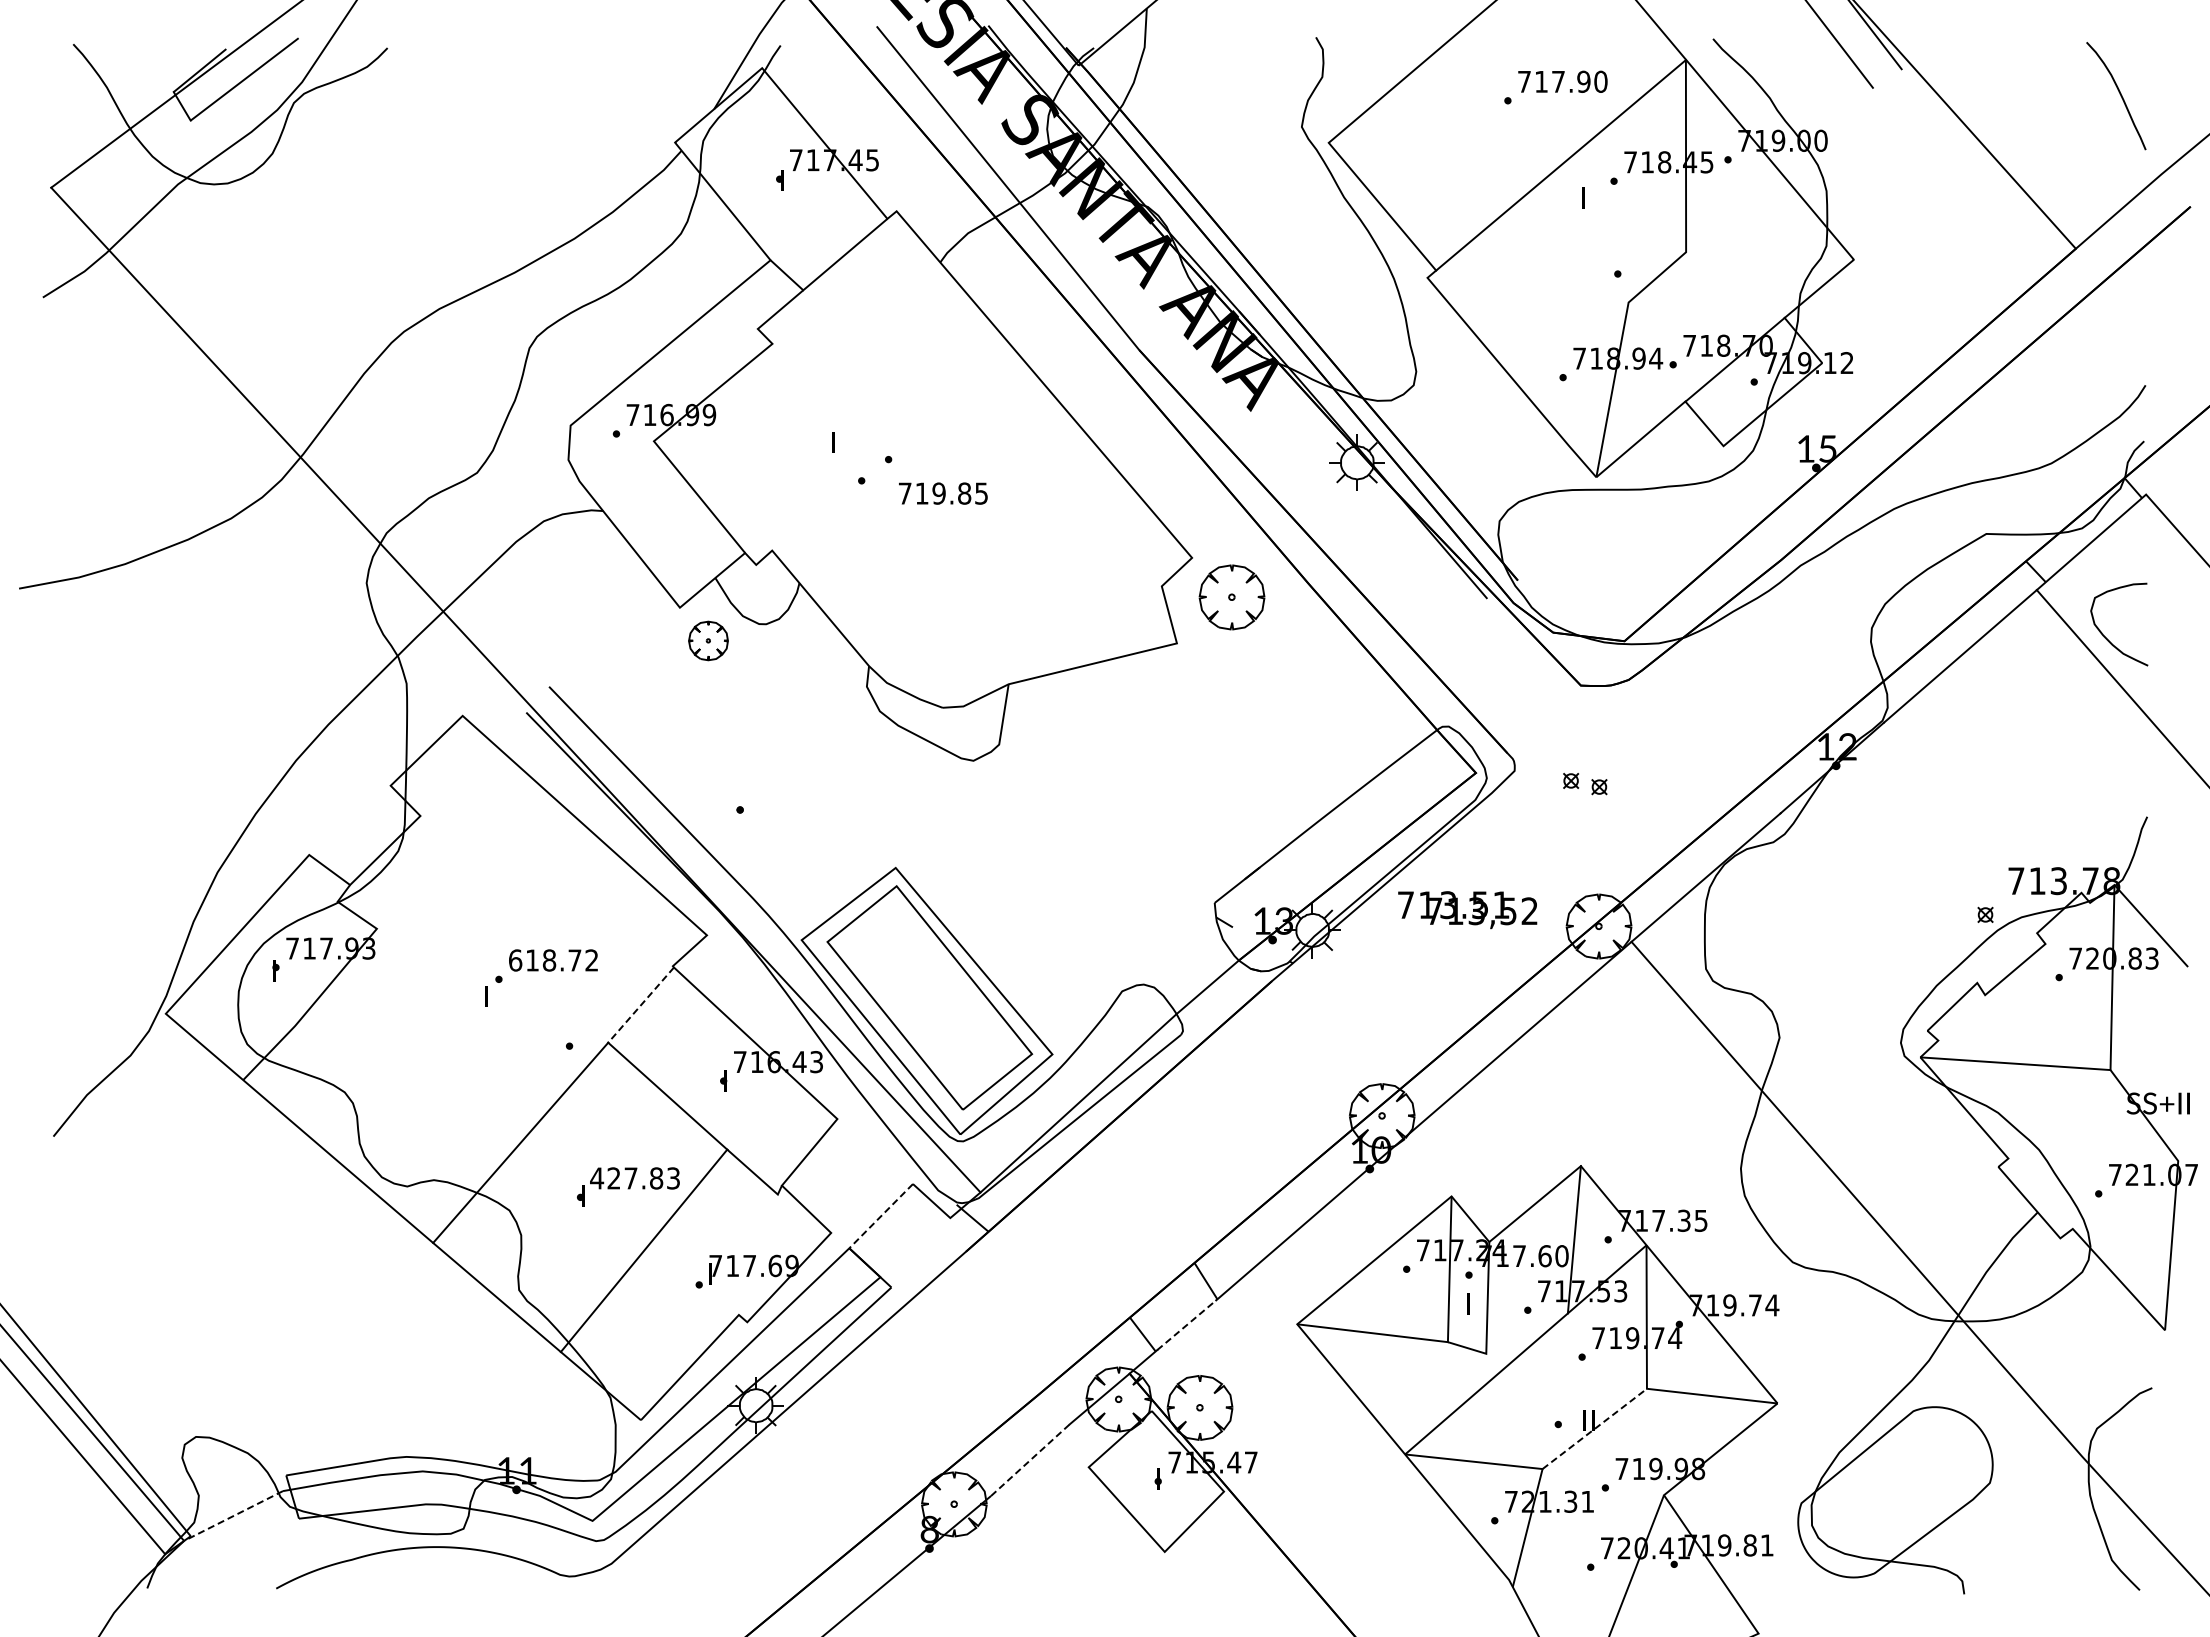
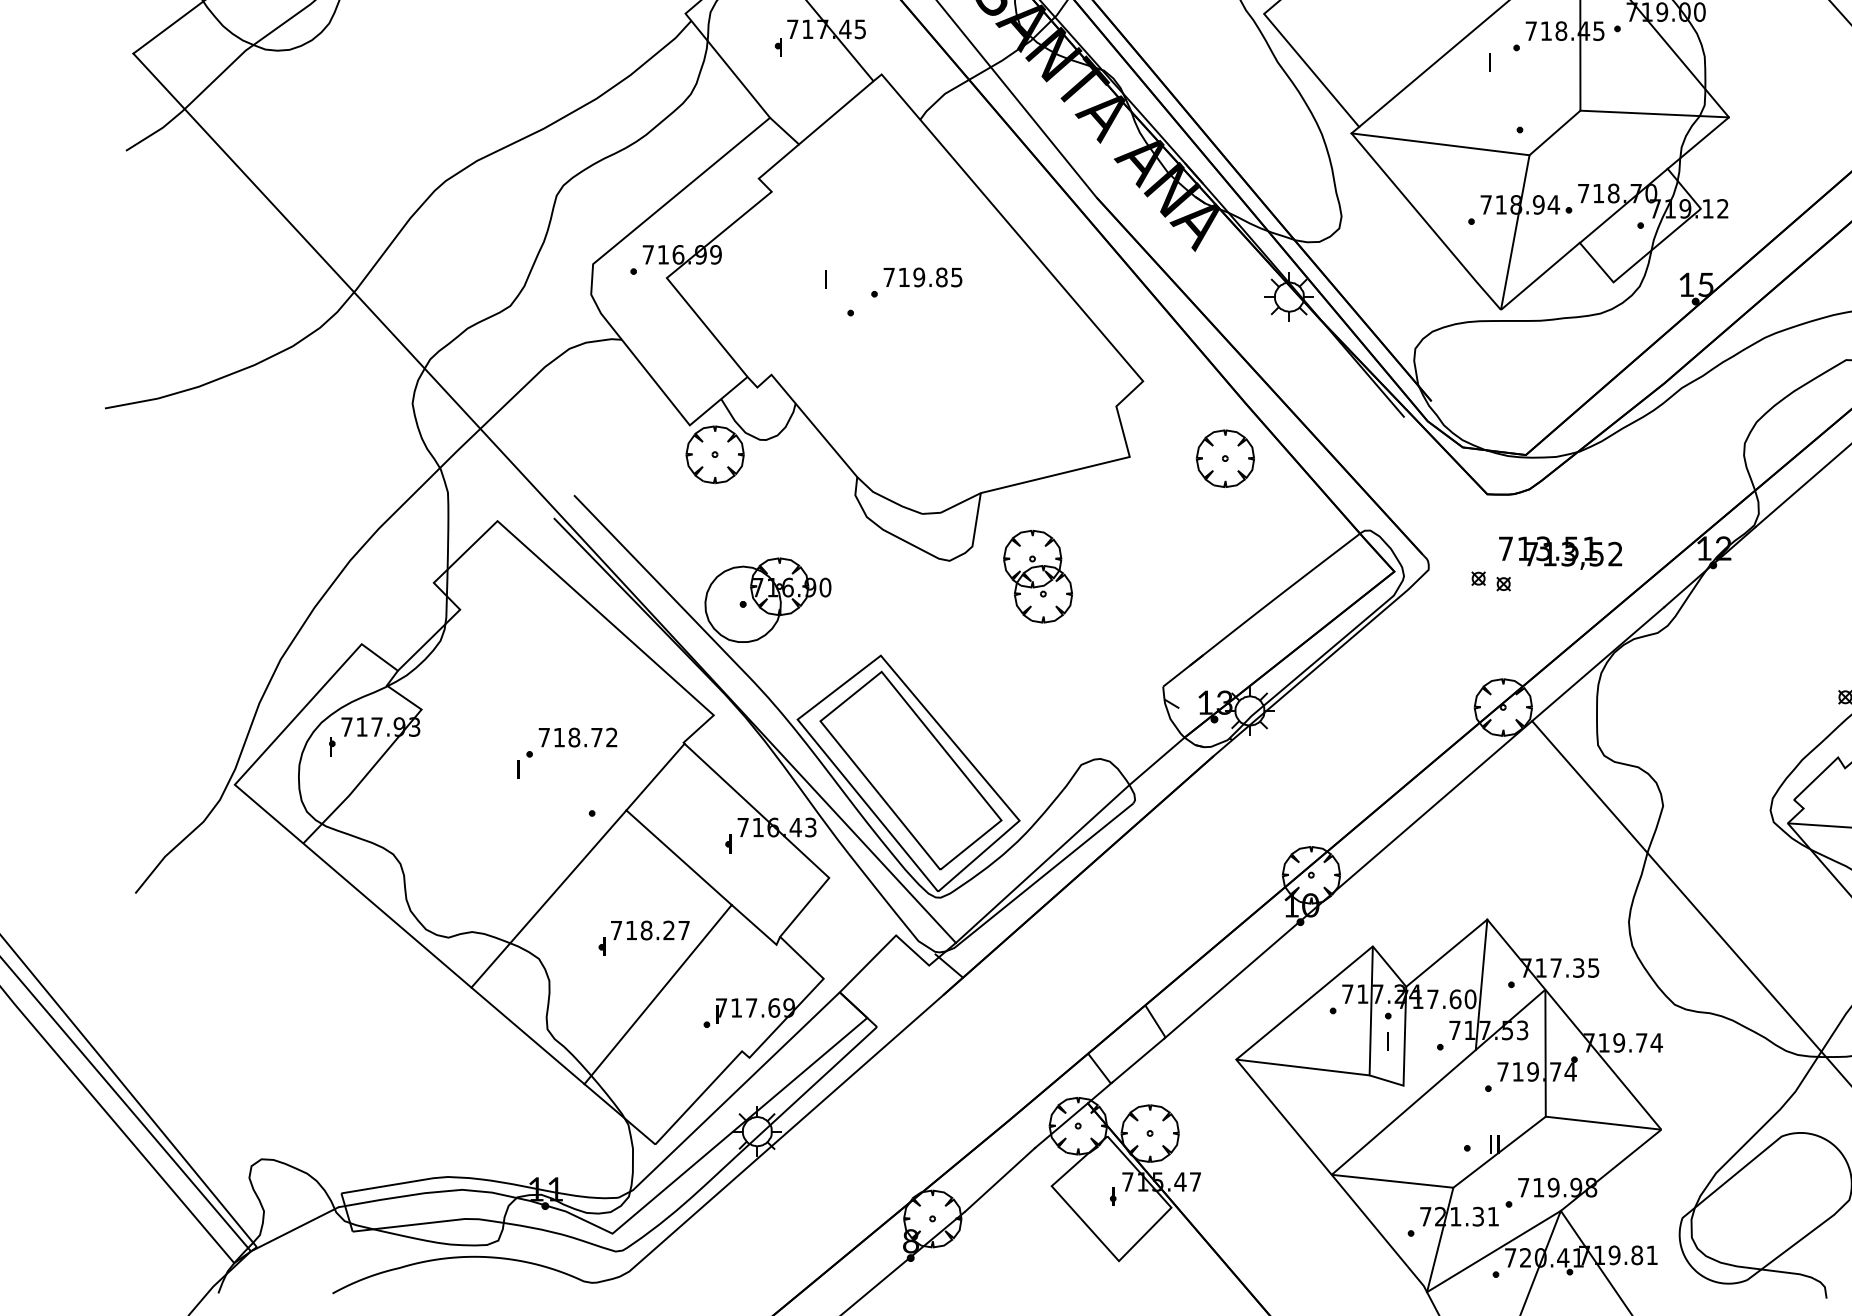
line: (1769, 255) -> (1654, 113), added
line: (1527, 289) -> (1440, 143), added
text: (943, 493) -> (923, 277), moved
part: (1231, 597) -> (1224, 458), moved
part: (708, 640) -> (715, 454), size x1.67
part: (1073, 778) -> (1038, 576), added
part: (767, 805) -> (767, 600), added
text: (1467, 910) -> (1560, 553), moved
text: (515, 960) -> (544, 737), 618.72 -> 718.72
line: (641, 1005) -> (655, 777), dashed -> solid
text: (634, 1178) -> (649, 930), 427.83 -> 718.27
line: (880, 1216) -> (867, 964), dashed -> solid
line: (1186, 1325) -> (1138, 1060), dashed -> solid
line: (1594, 1428) -> (1499, 1151), dashed -> solid
line: (1030, 1459) -> (1000, 1179), dashed -> solid
line: (233, 1516) -> (294, 1229), dashed -> solid
line: (1588, 1541) -> (1494, 1251), added

